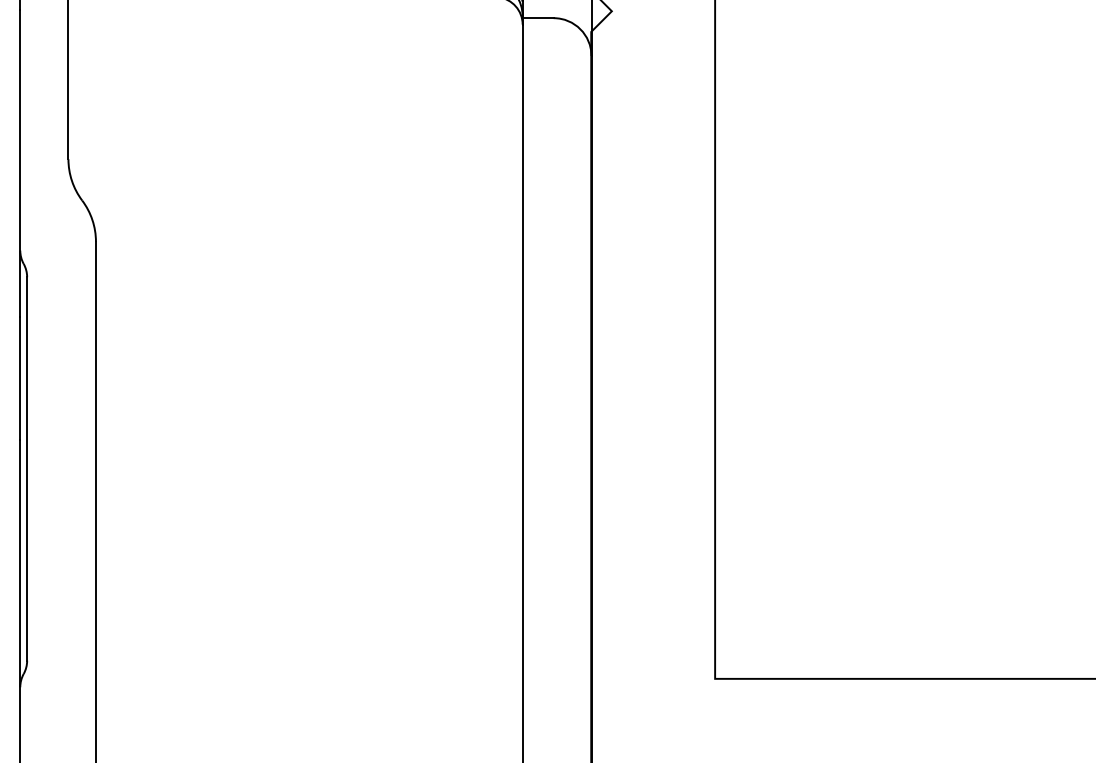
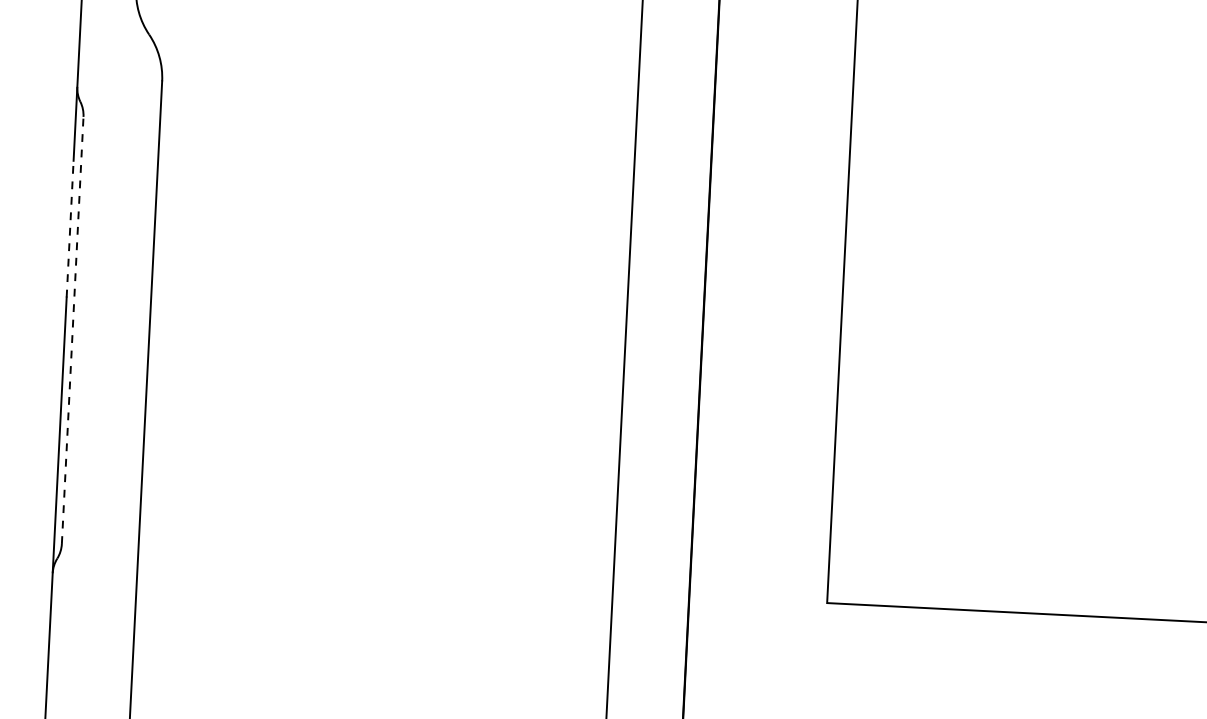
line: (20, 377) -> (70, 228), solid -> dashed
line: (27, 468) -> (73, 329), solid -> dashed

